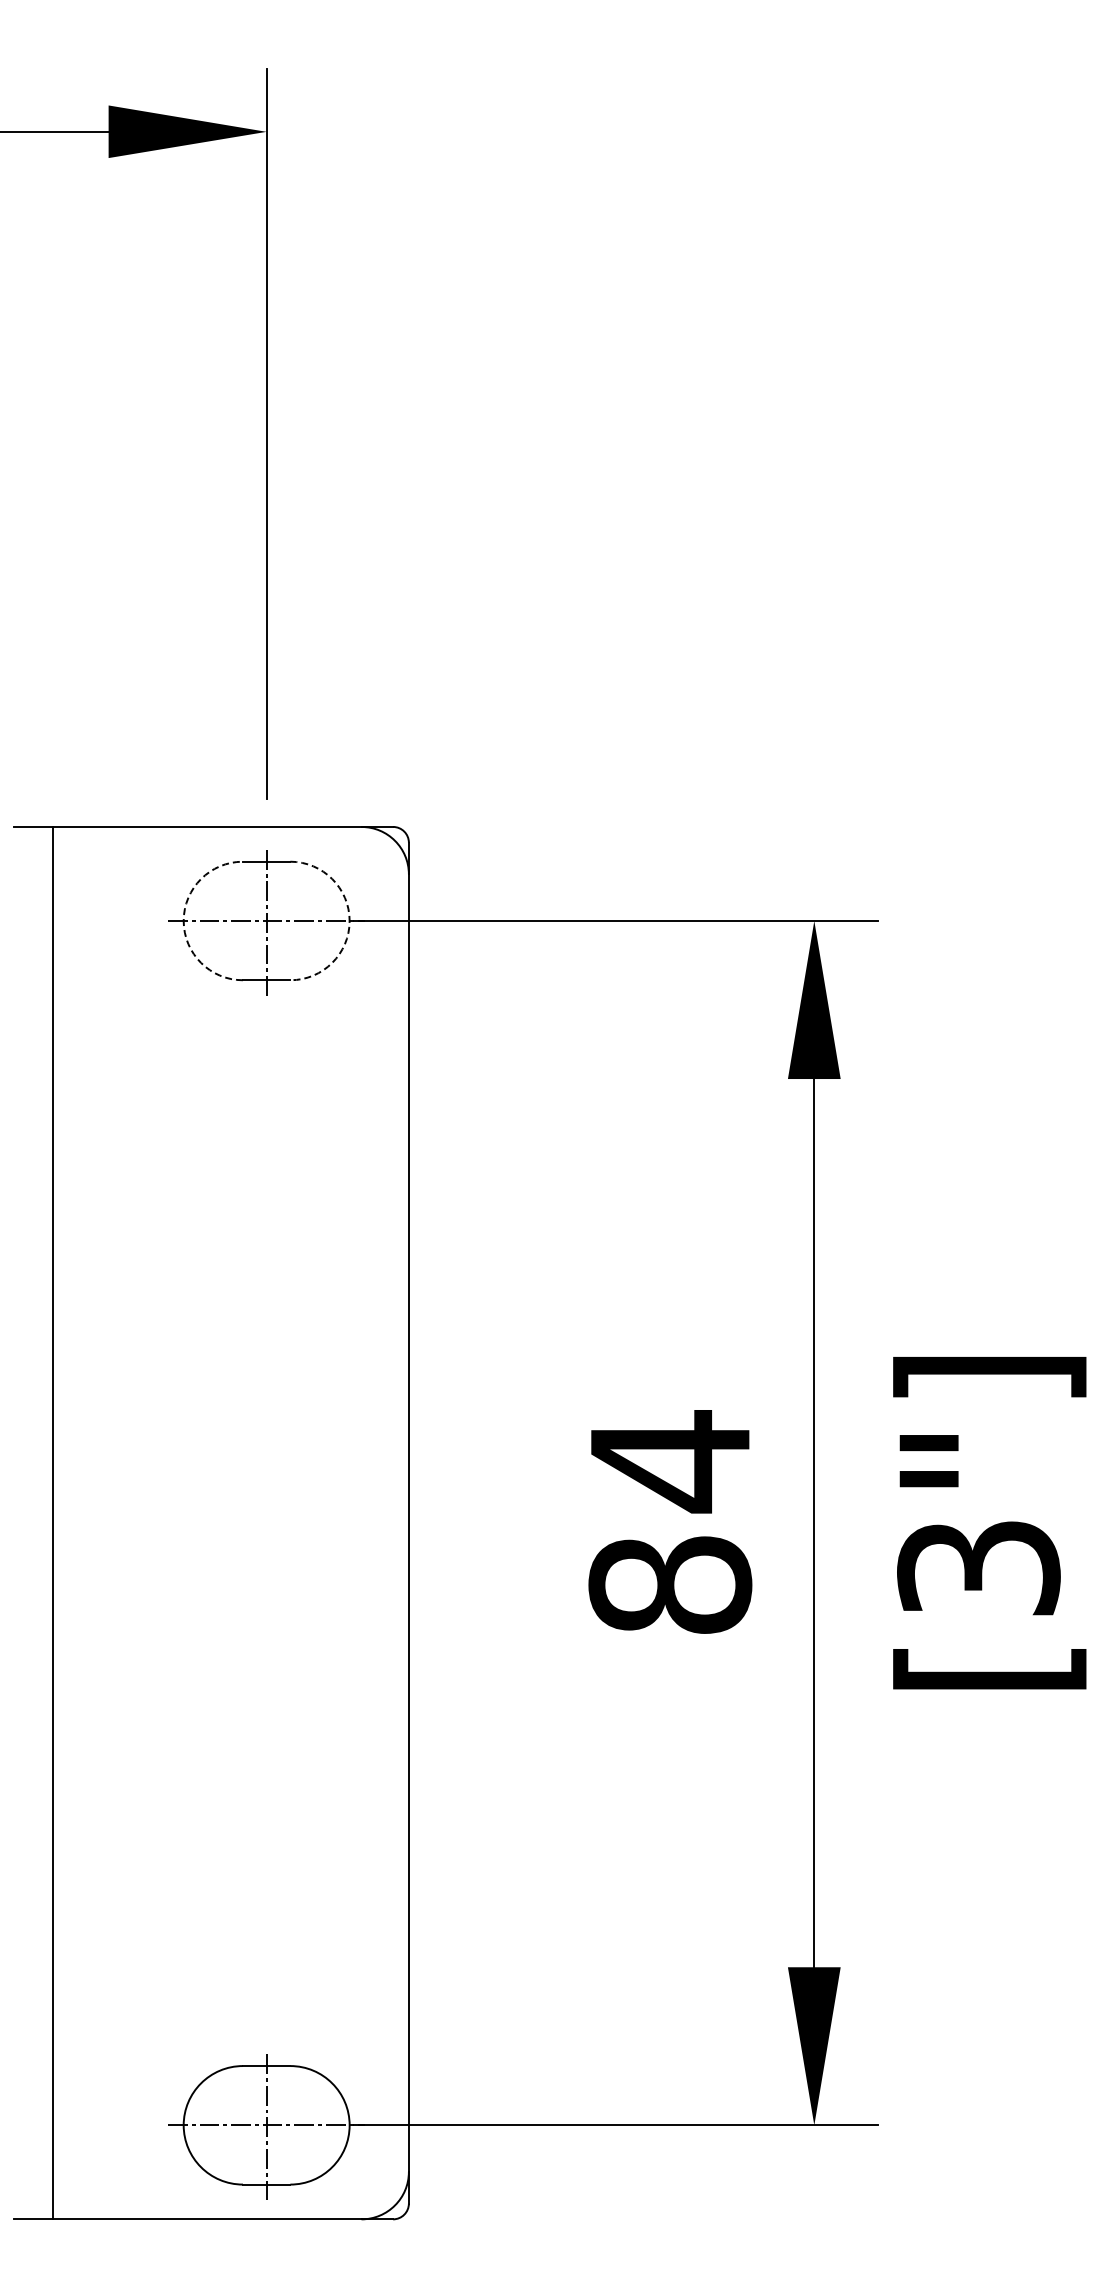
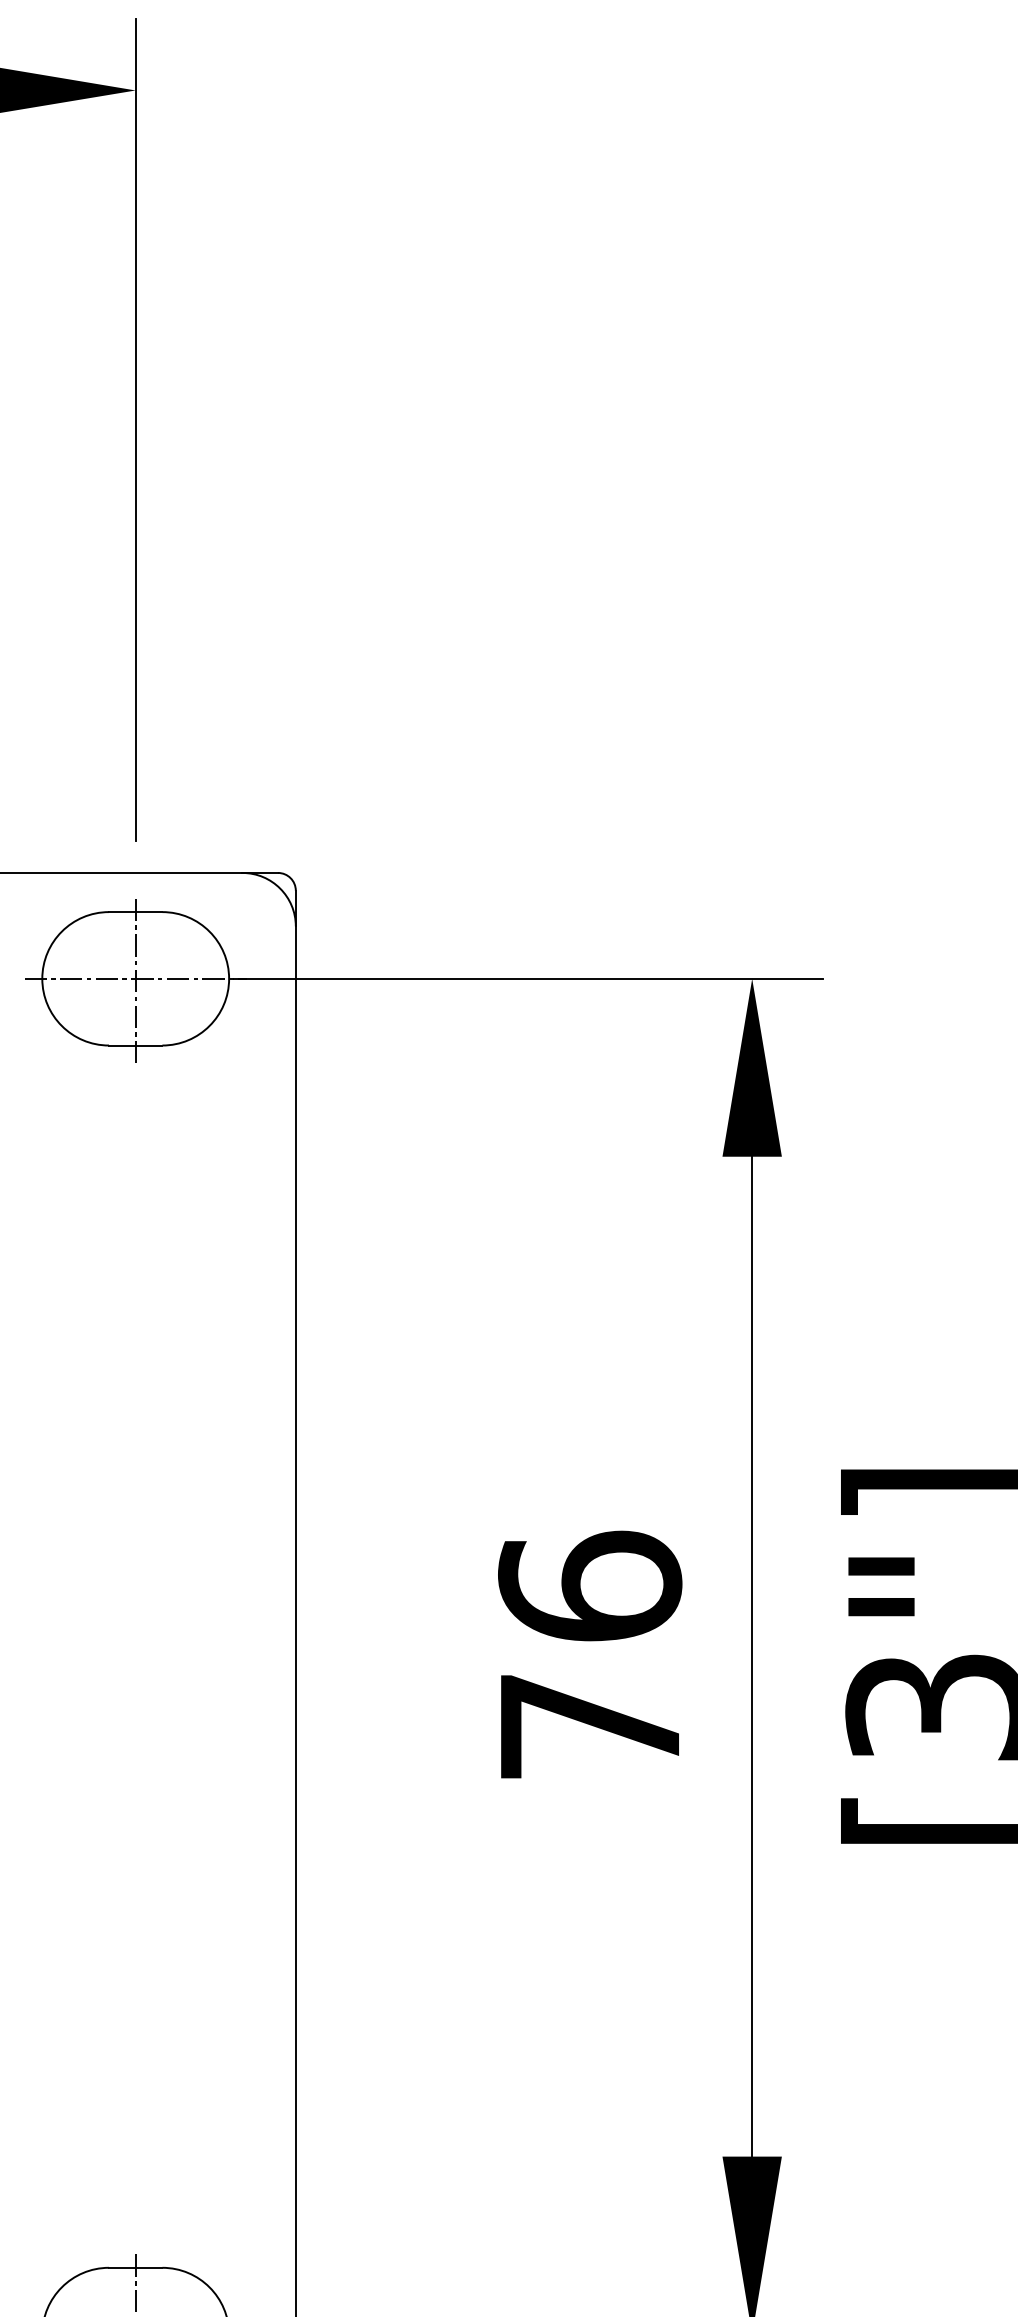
arc: (183, 920) -> (42, 978), dashed -> solid
arc: (349, 920) -> (228, 978), dashed -> solid
text: (670, 1521) -> (590, 1654), 84 -> 76

